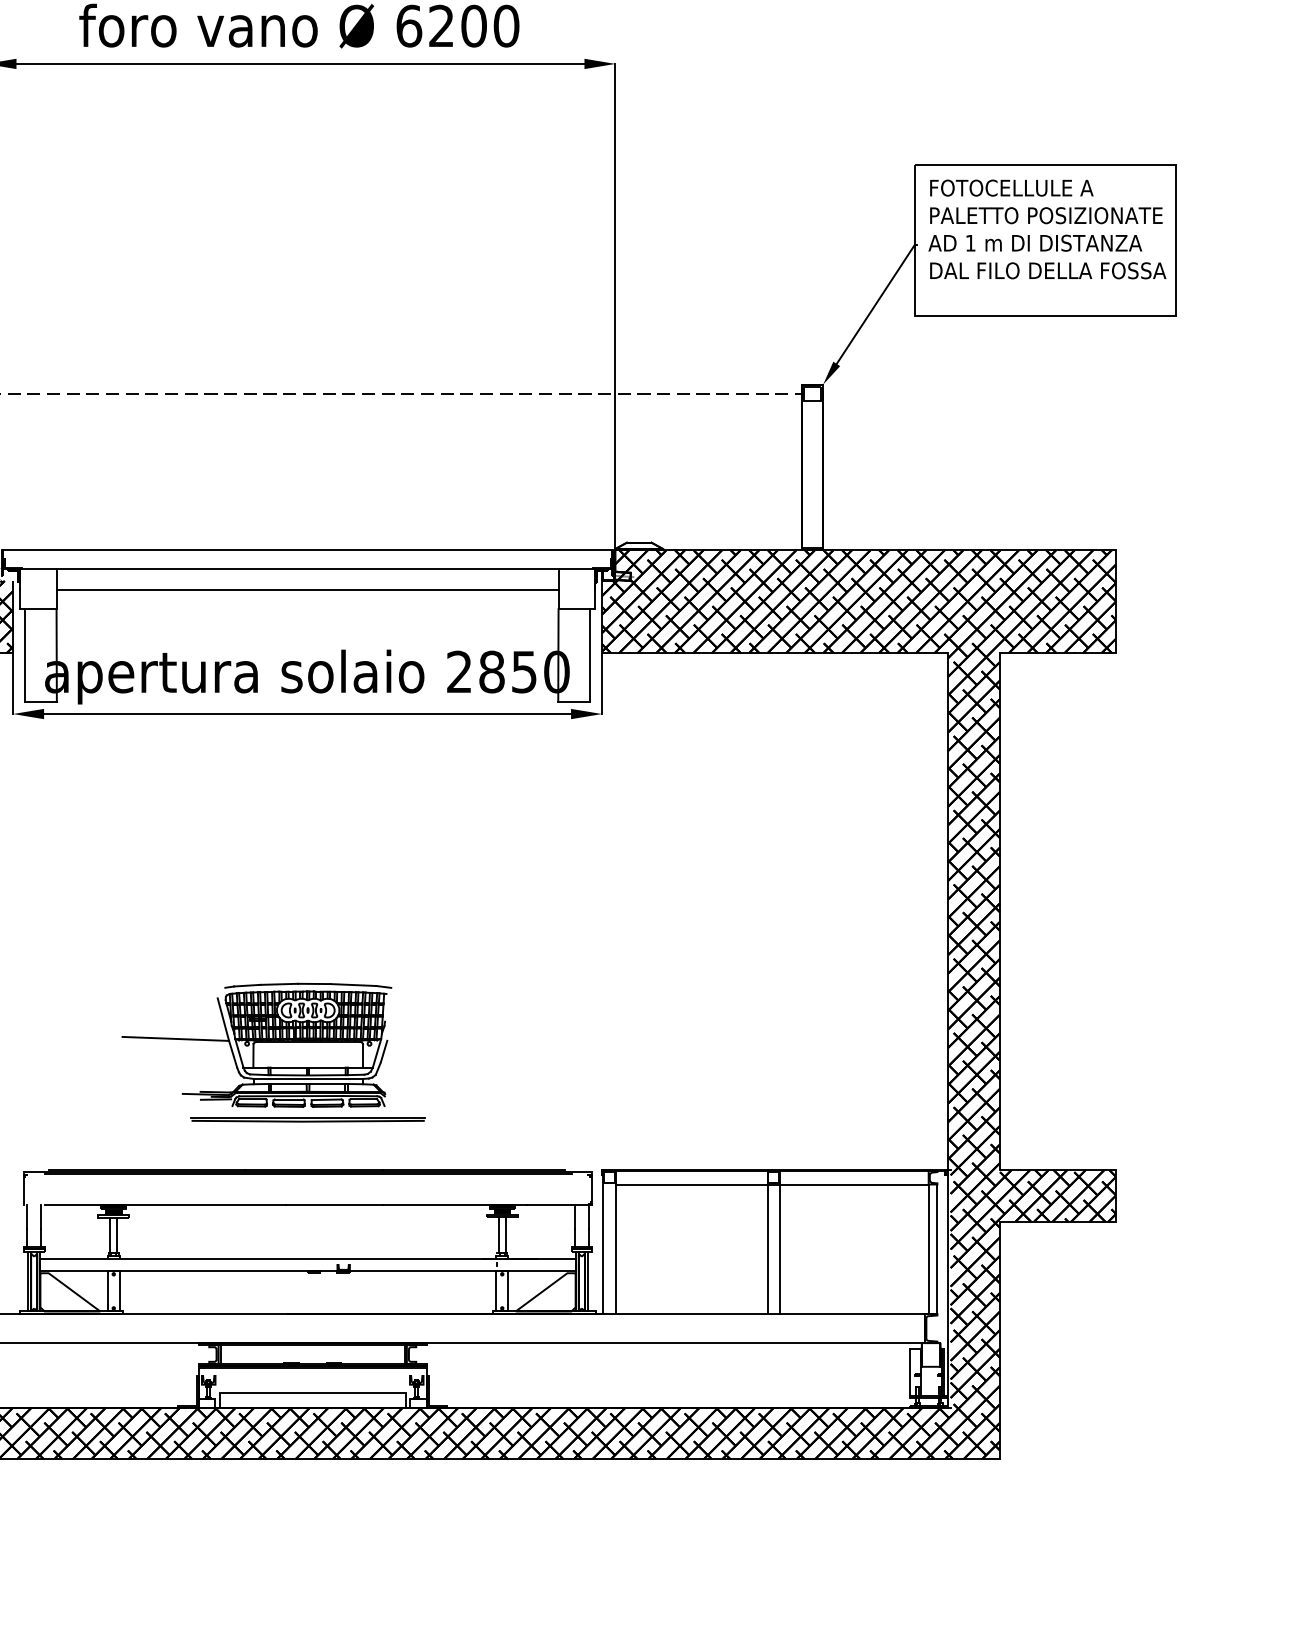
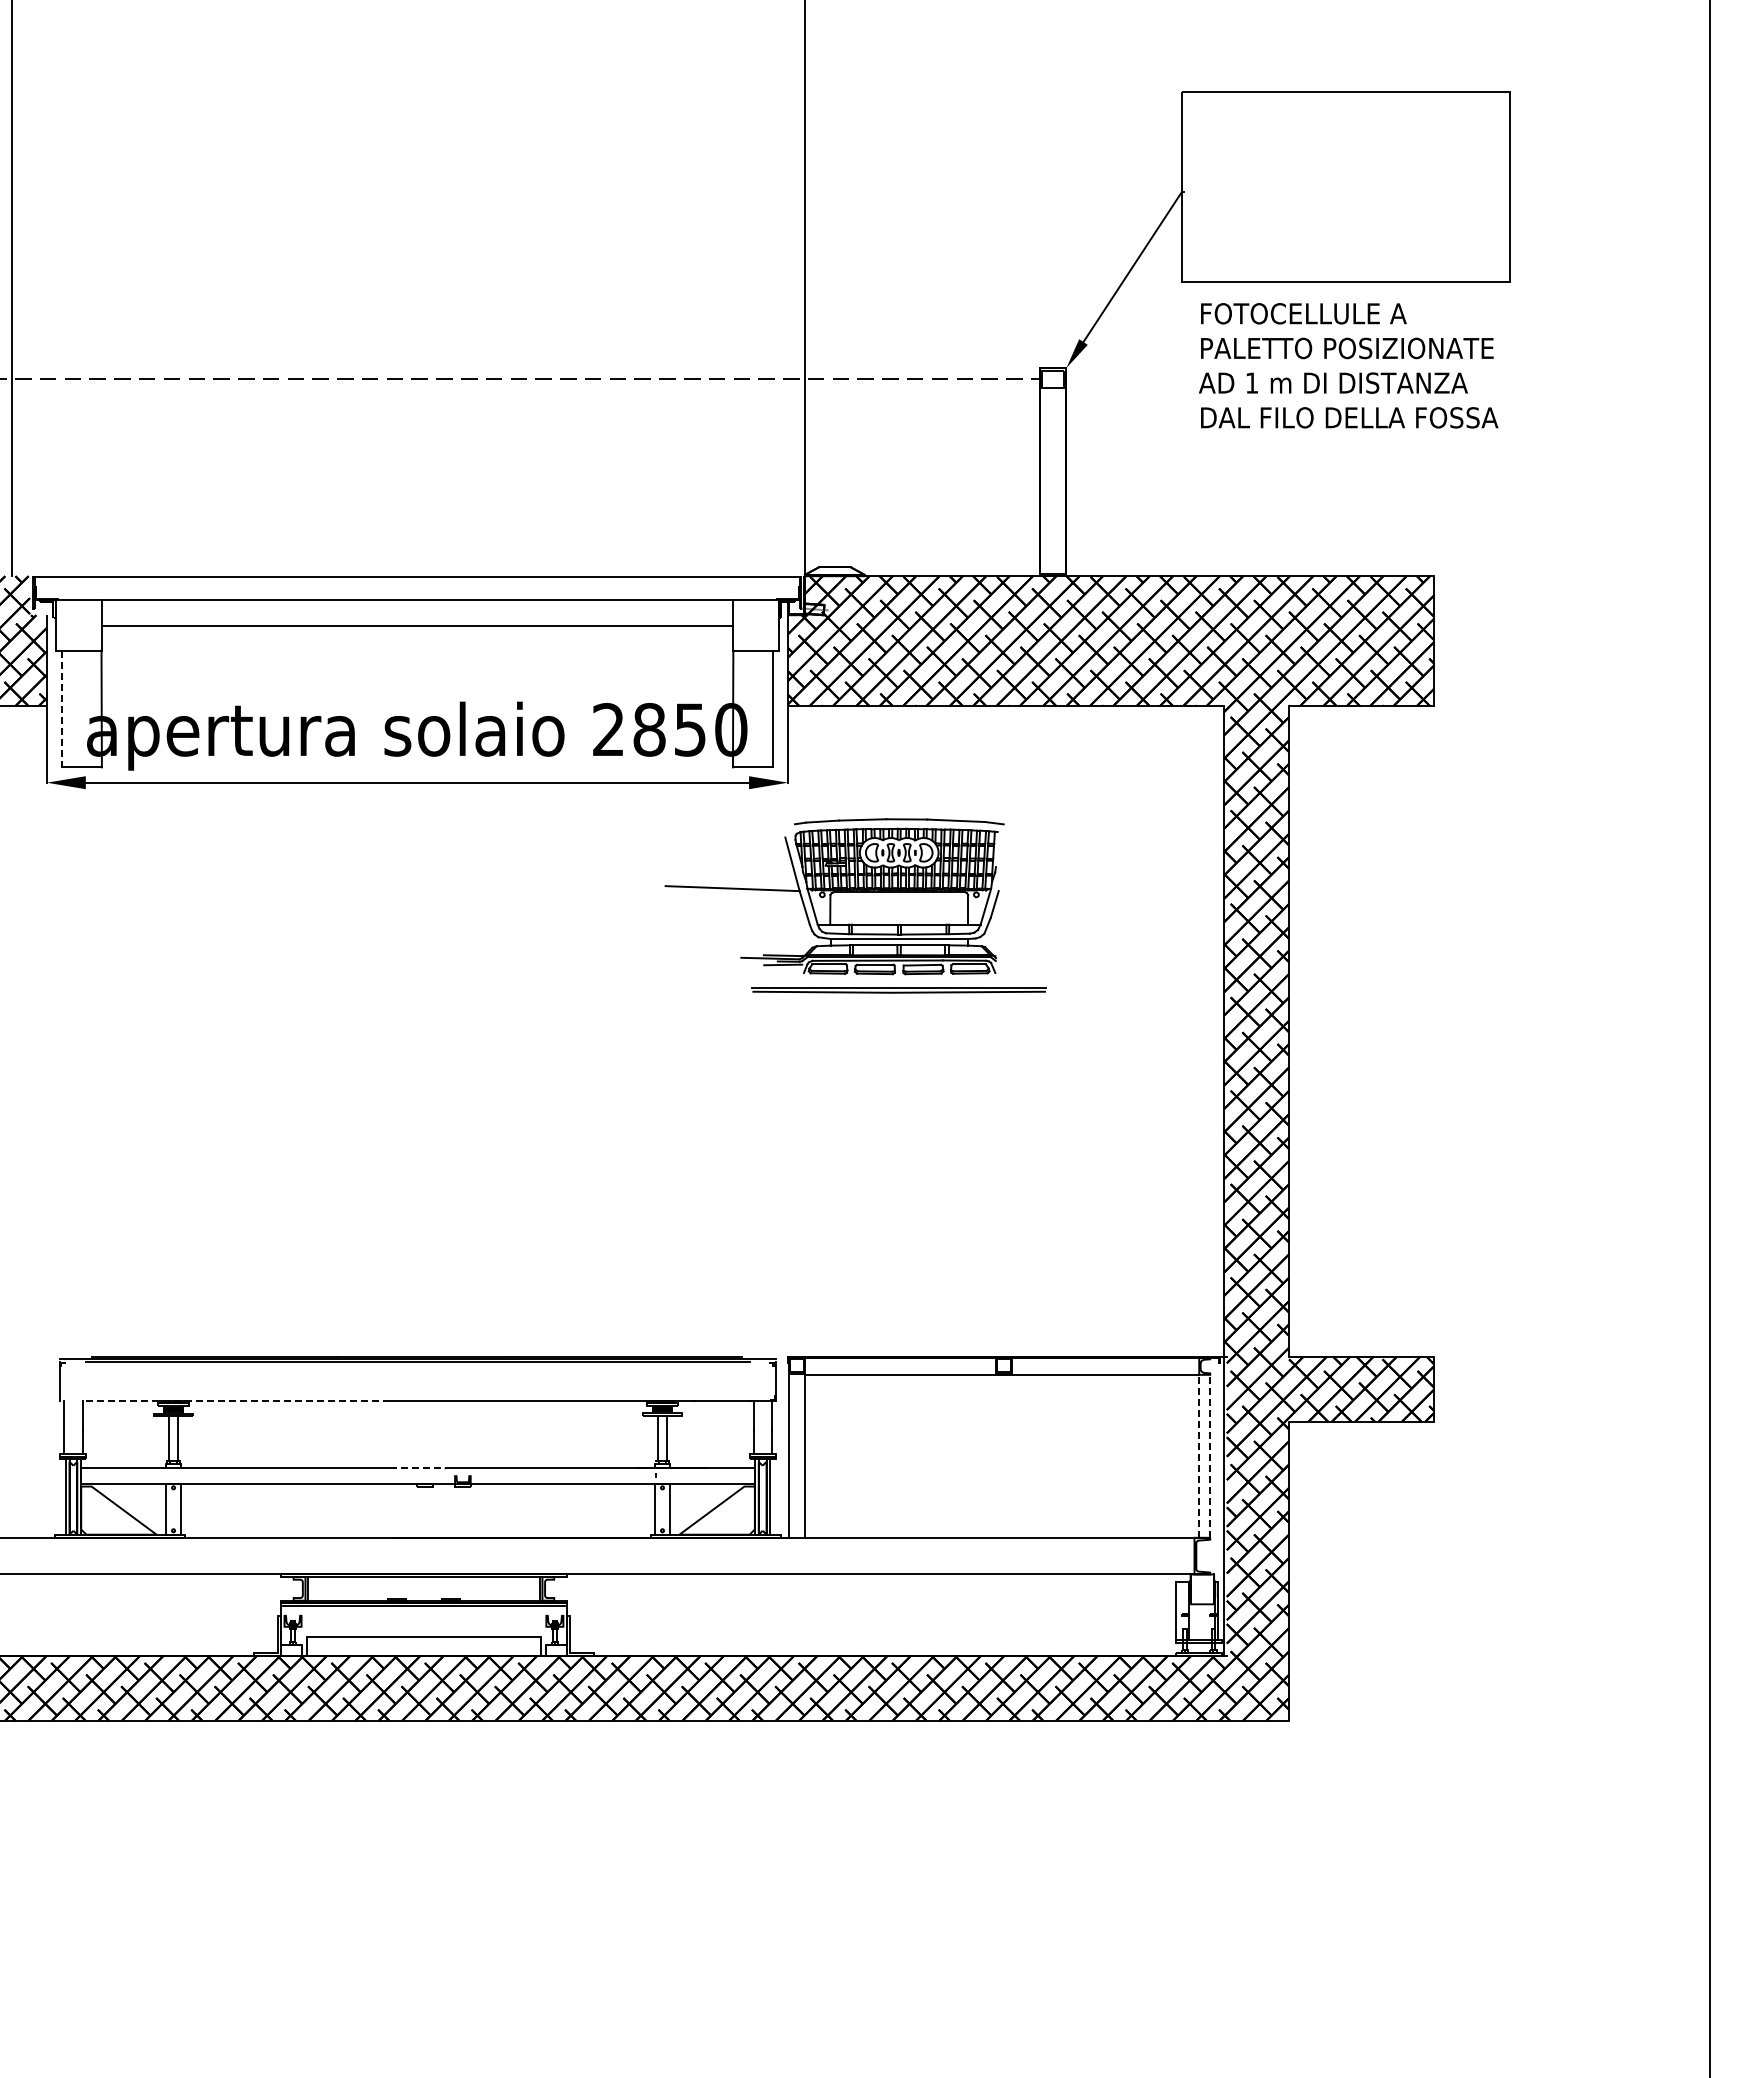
text: (1047, 229) -> (1348, 365), moved
line: (24, 655) -> (61, 709), solid -> dashed
part: (273, 1052) -> (855, 905), moved
line: (165, 1204) -> (238, 1400), solid -> dashed
line: (767, 1248) -> (996, 1455), removed
line: (780, 1248) -> (1012, 1455), removed
line: (928, 1248) -> (1199, 1455), solid -> dashed
line: (937, 1248) -> (1210, 1455), solid -> dashed
line: (307, 1258) -> (417, 1468), solid -> dashed

